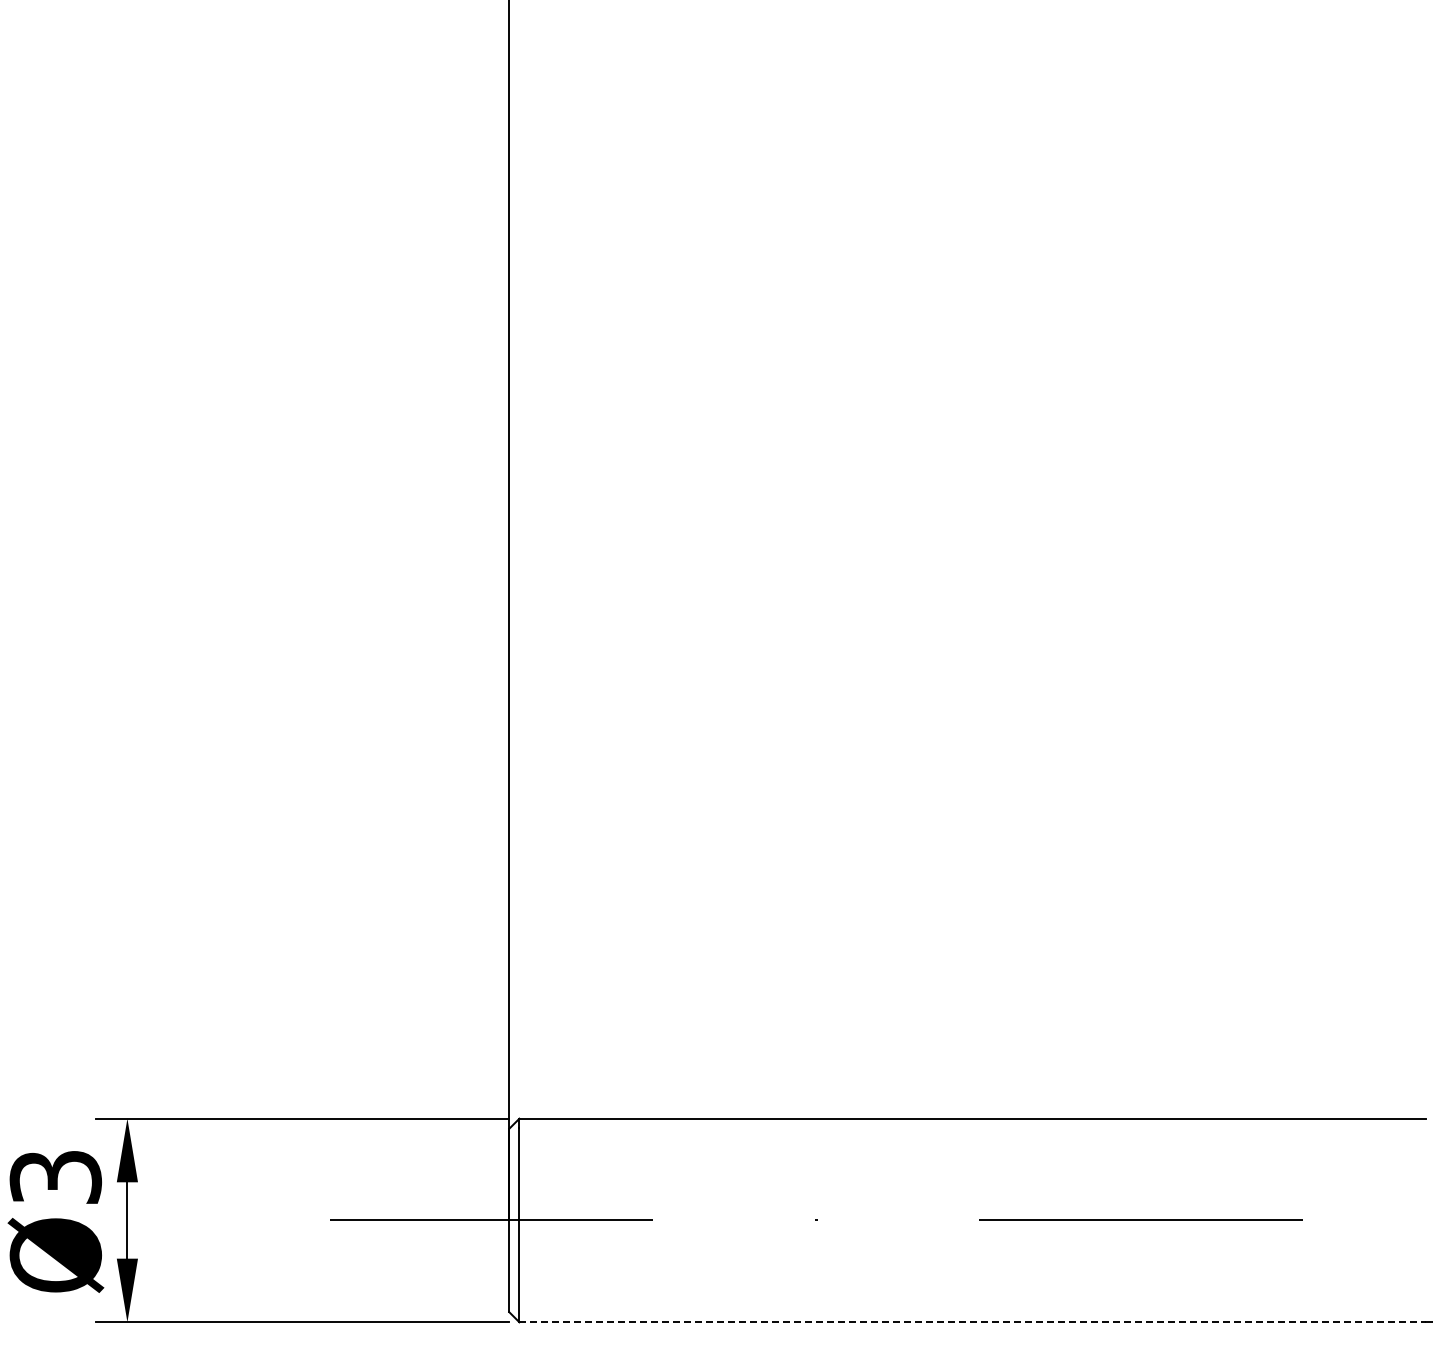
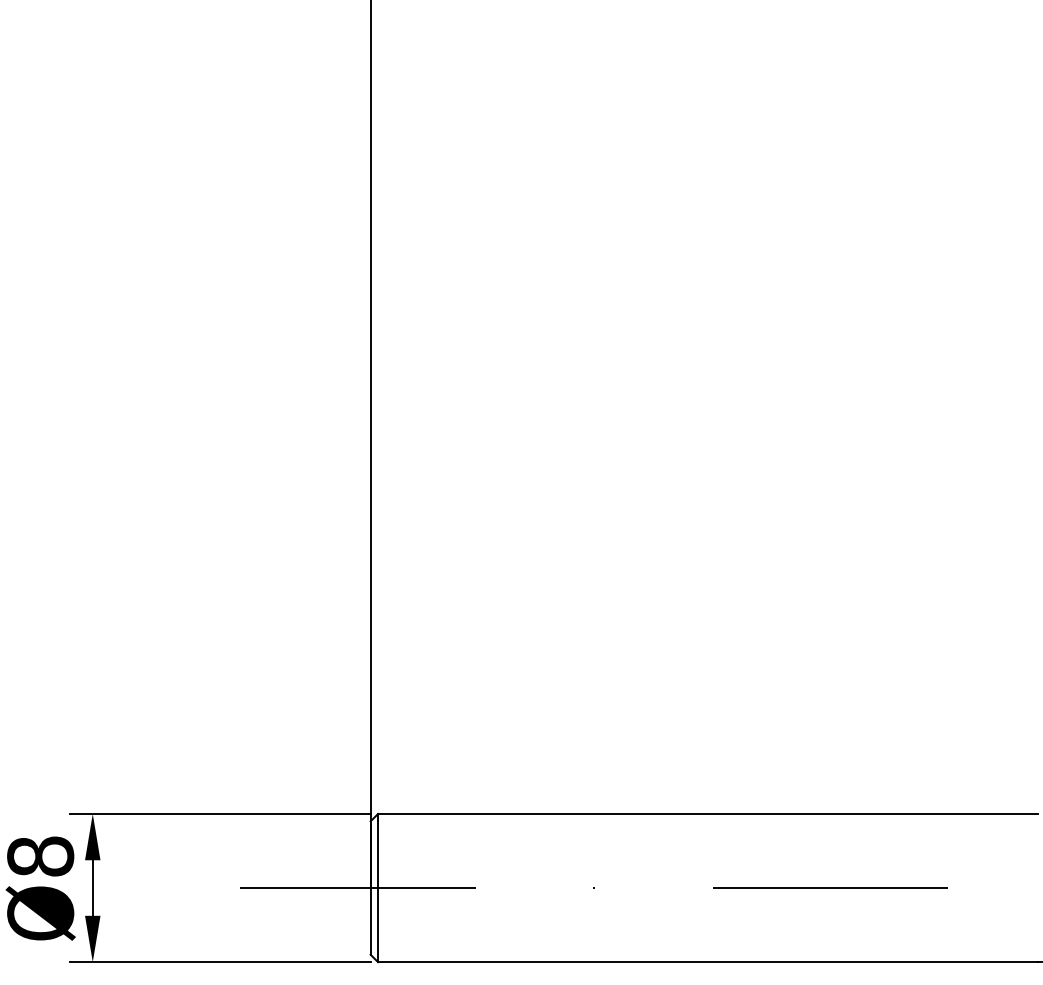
text: (55, 1176) -> (40, 856), Ø3 -> Ø8
line: (973, 1322) -> (708, 962), dashed -> solid

